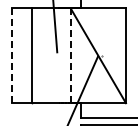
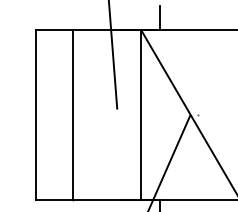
line: (12, 55) -> (37, 114), dashed -> solid
line: (70, 56) -> (140, 116), dashed -> solid

